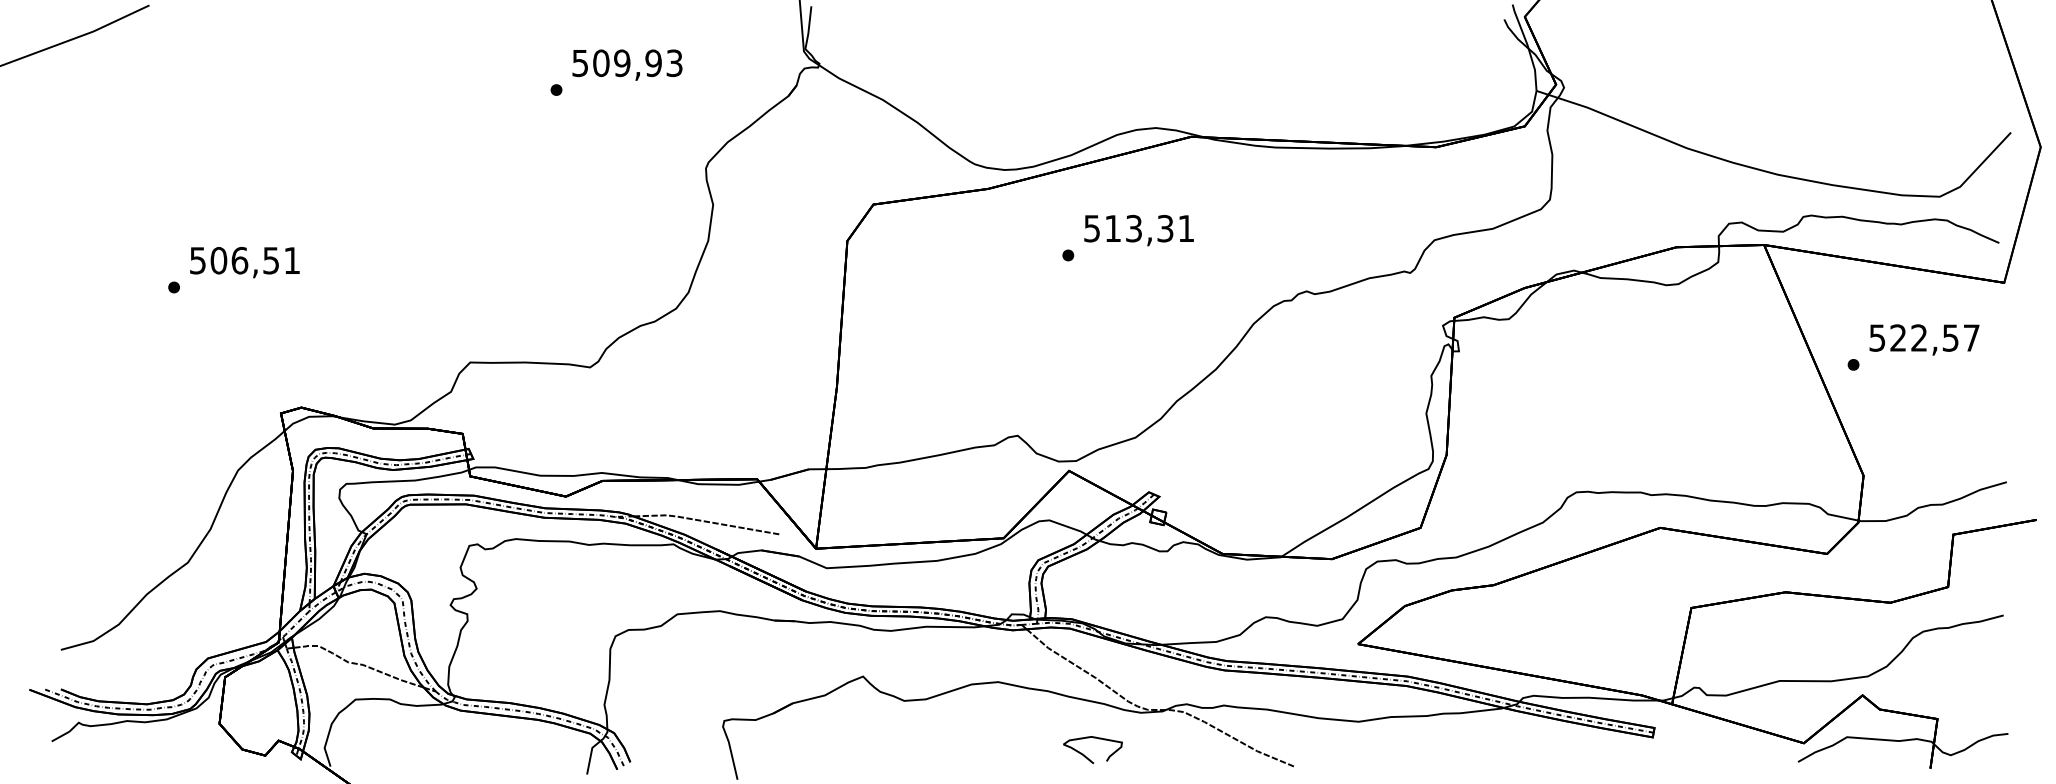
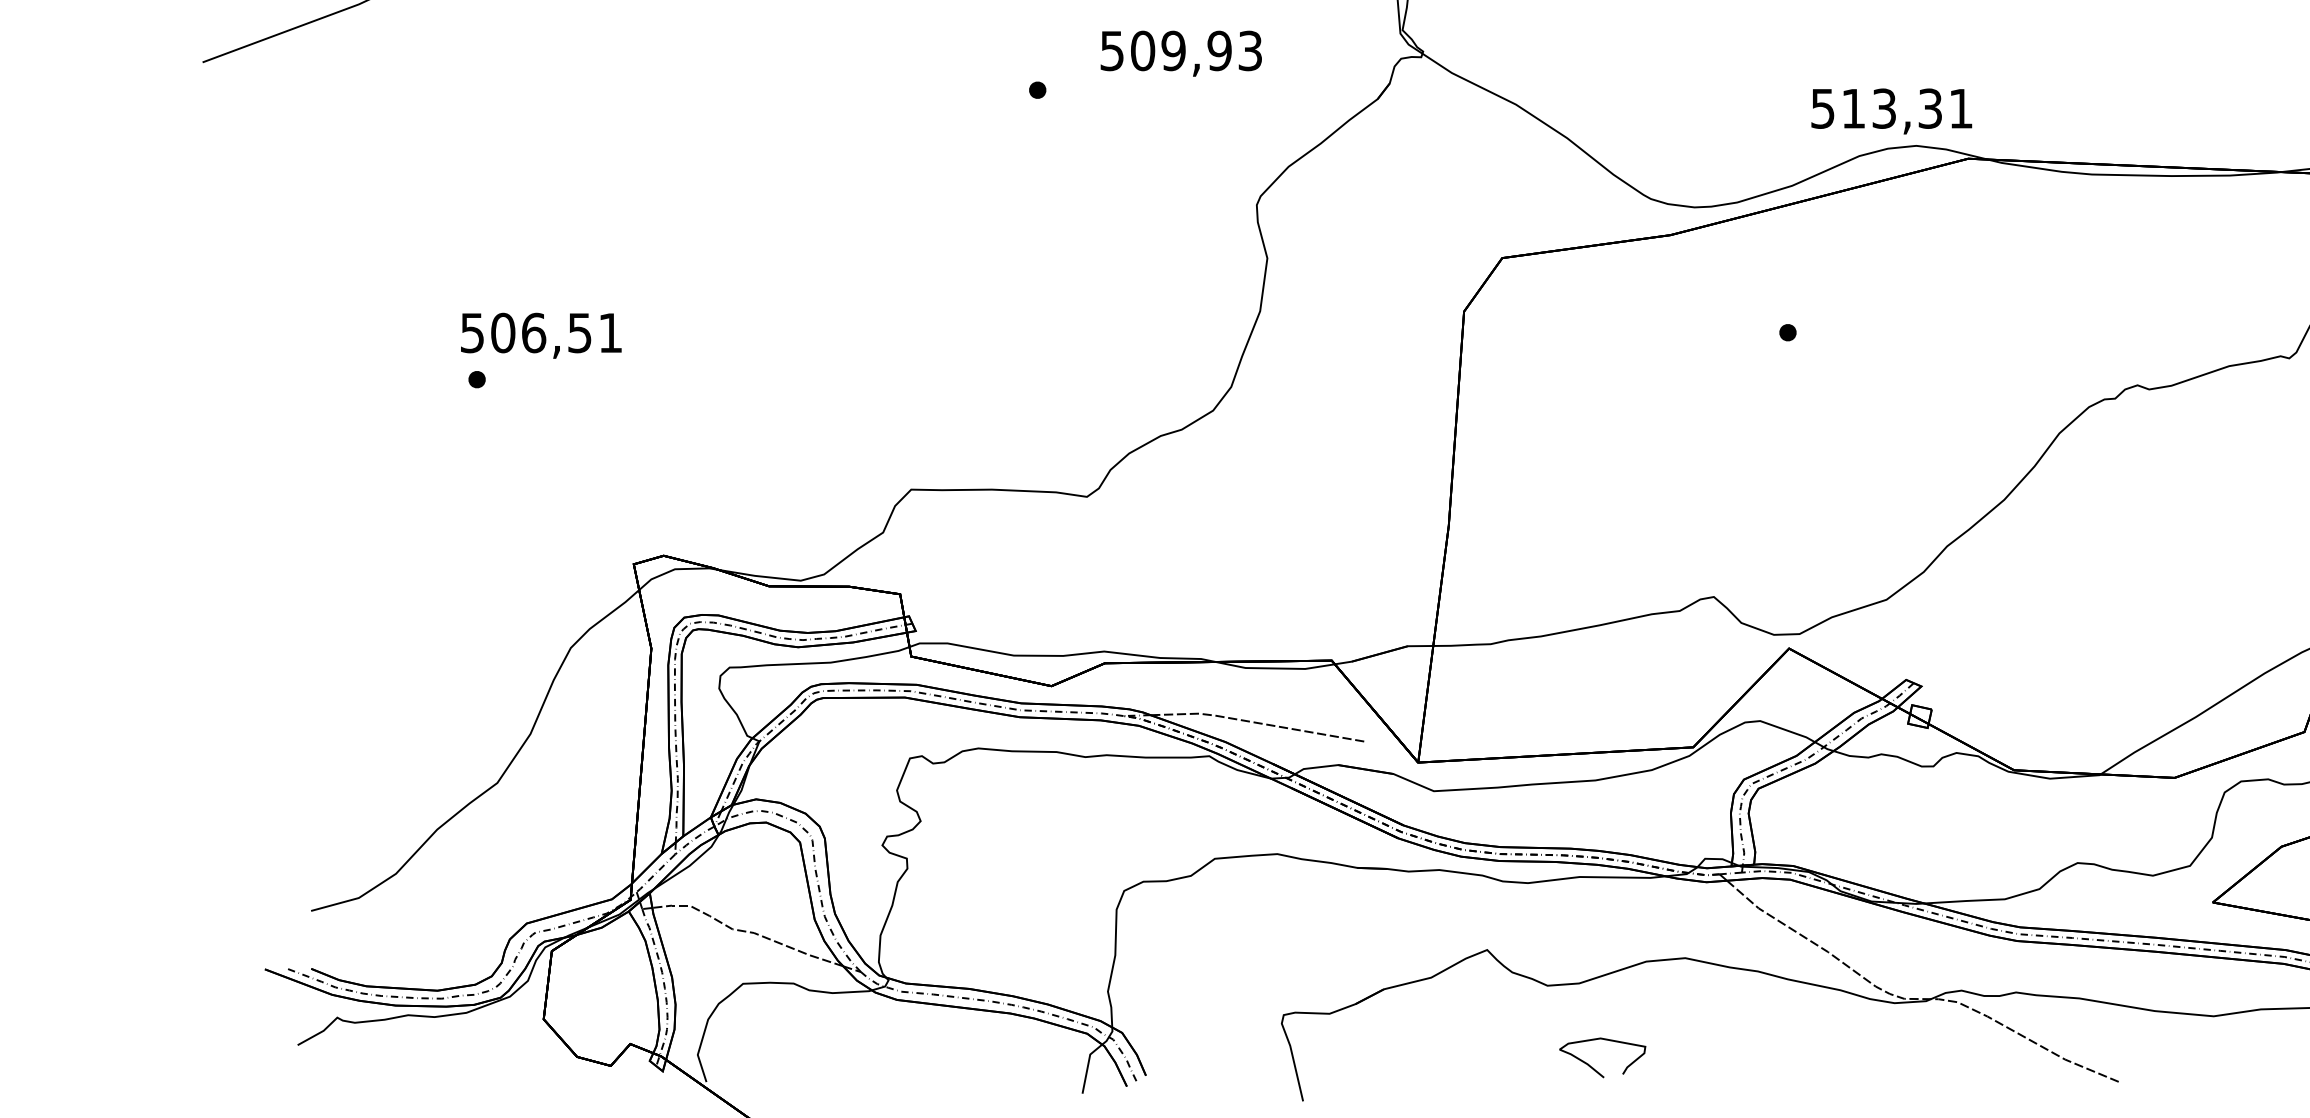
text: (627, 64) -> (1181, 52), moved
text: (1138, 230) -> (1890, 111), moved
text: (244, 262) -> (540, 335), moved
curve: (1086, 756) -> (1593, 1067), moved

